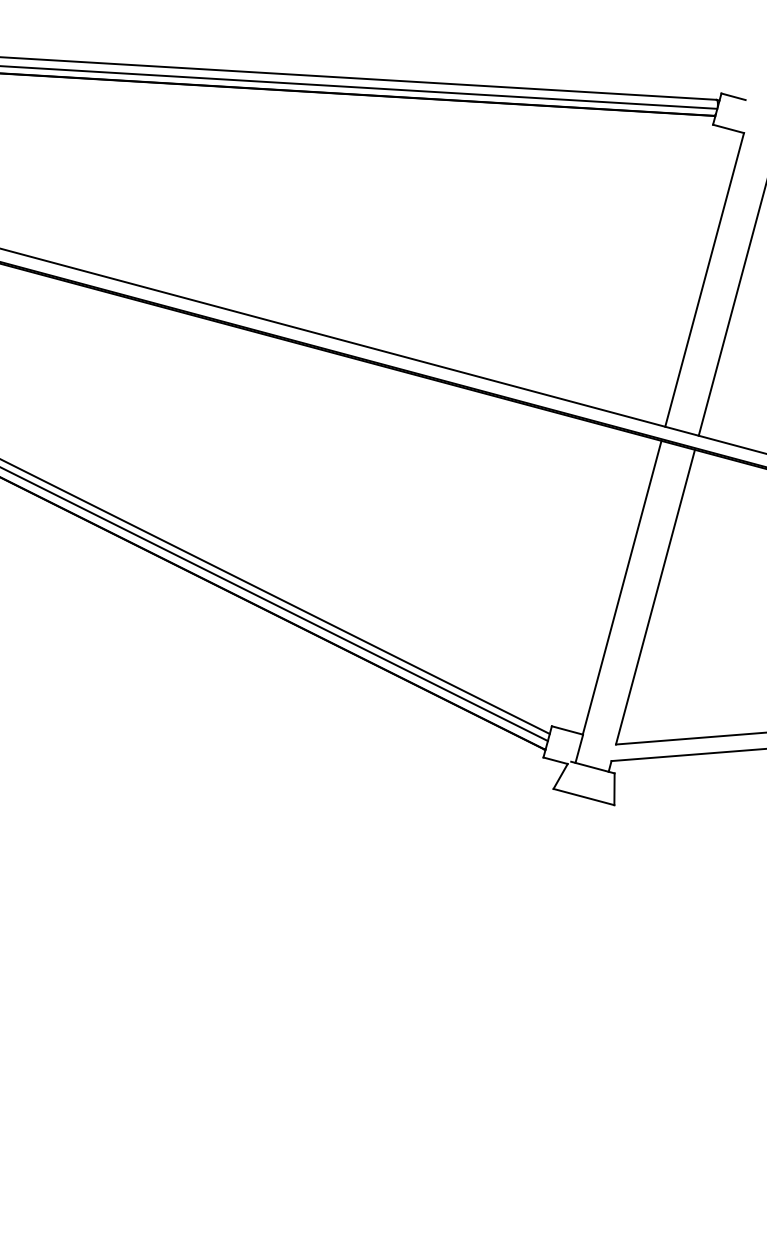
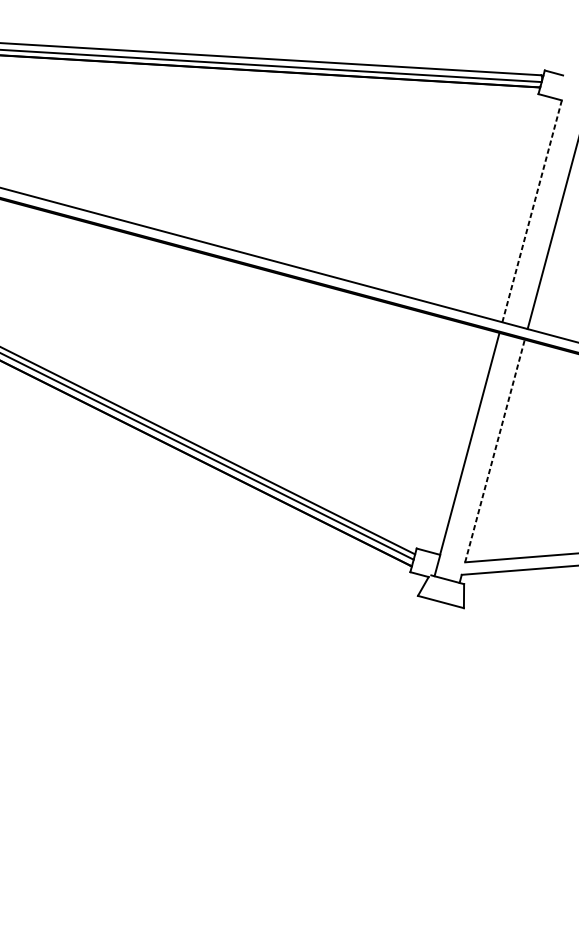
line: (704, 279) -> (532, 211), solid -> dashed
line: (655, 597) -> (494, 451), solid -> dashed

